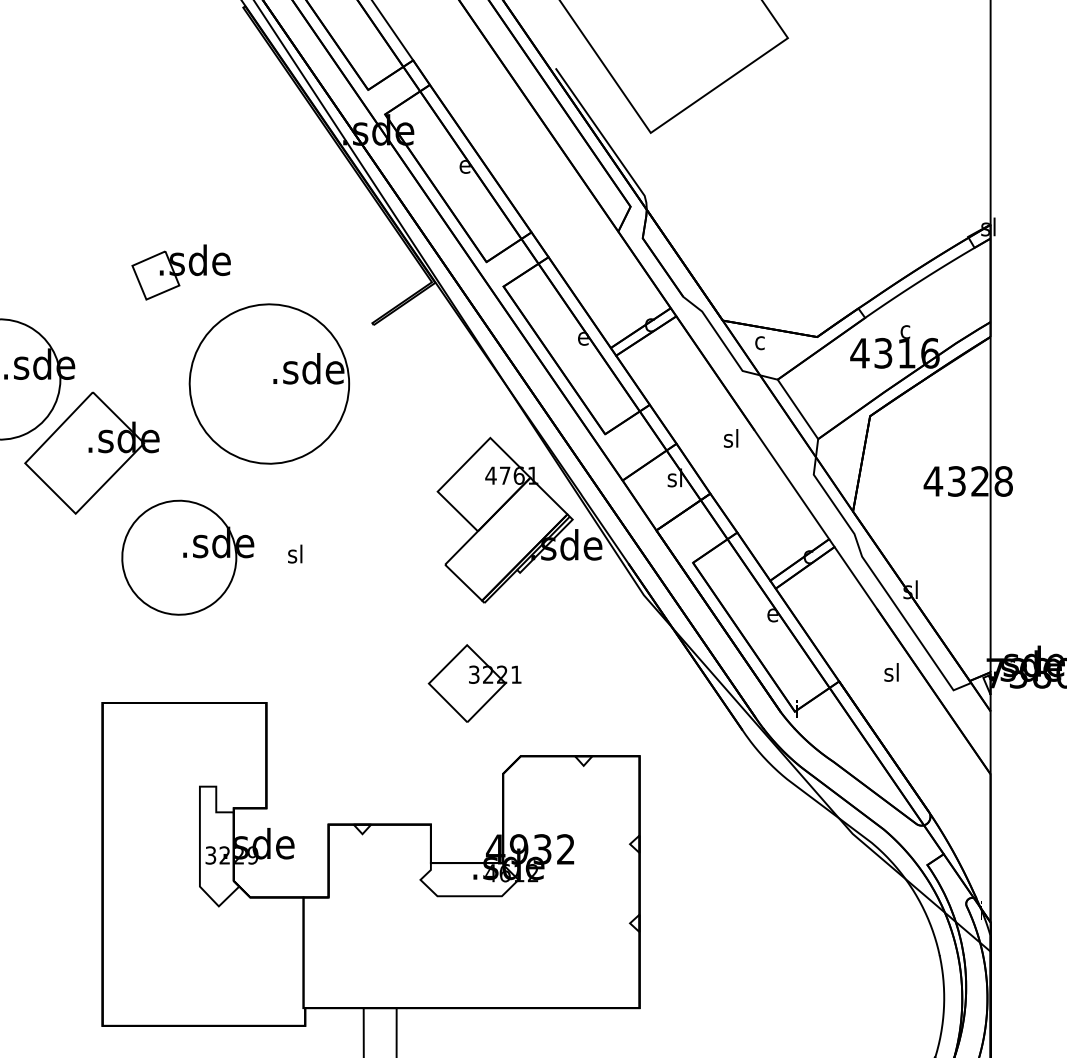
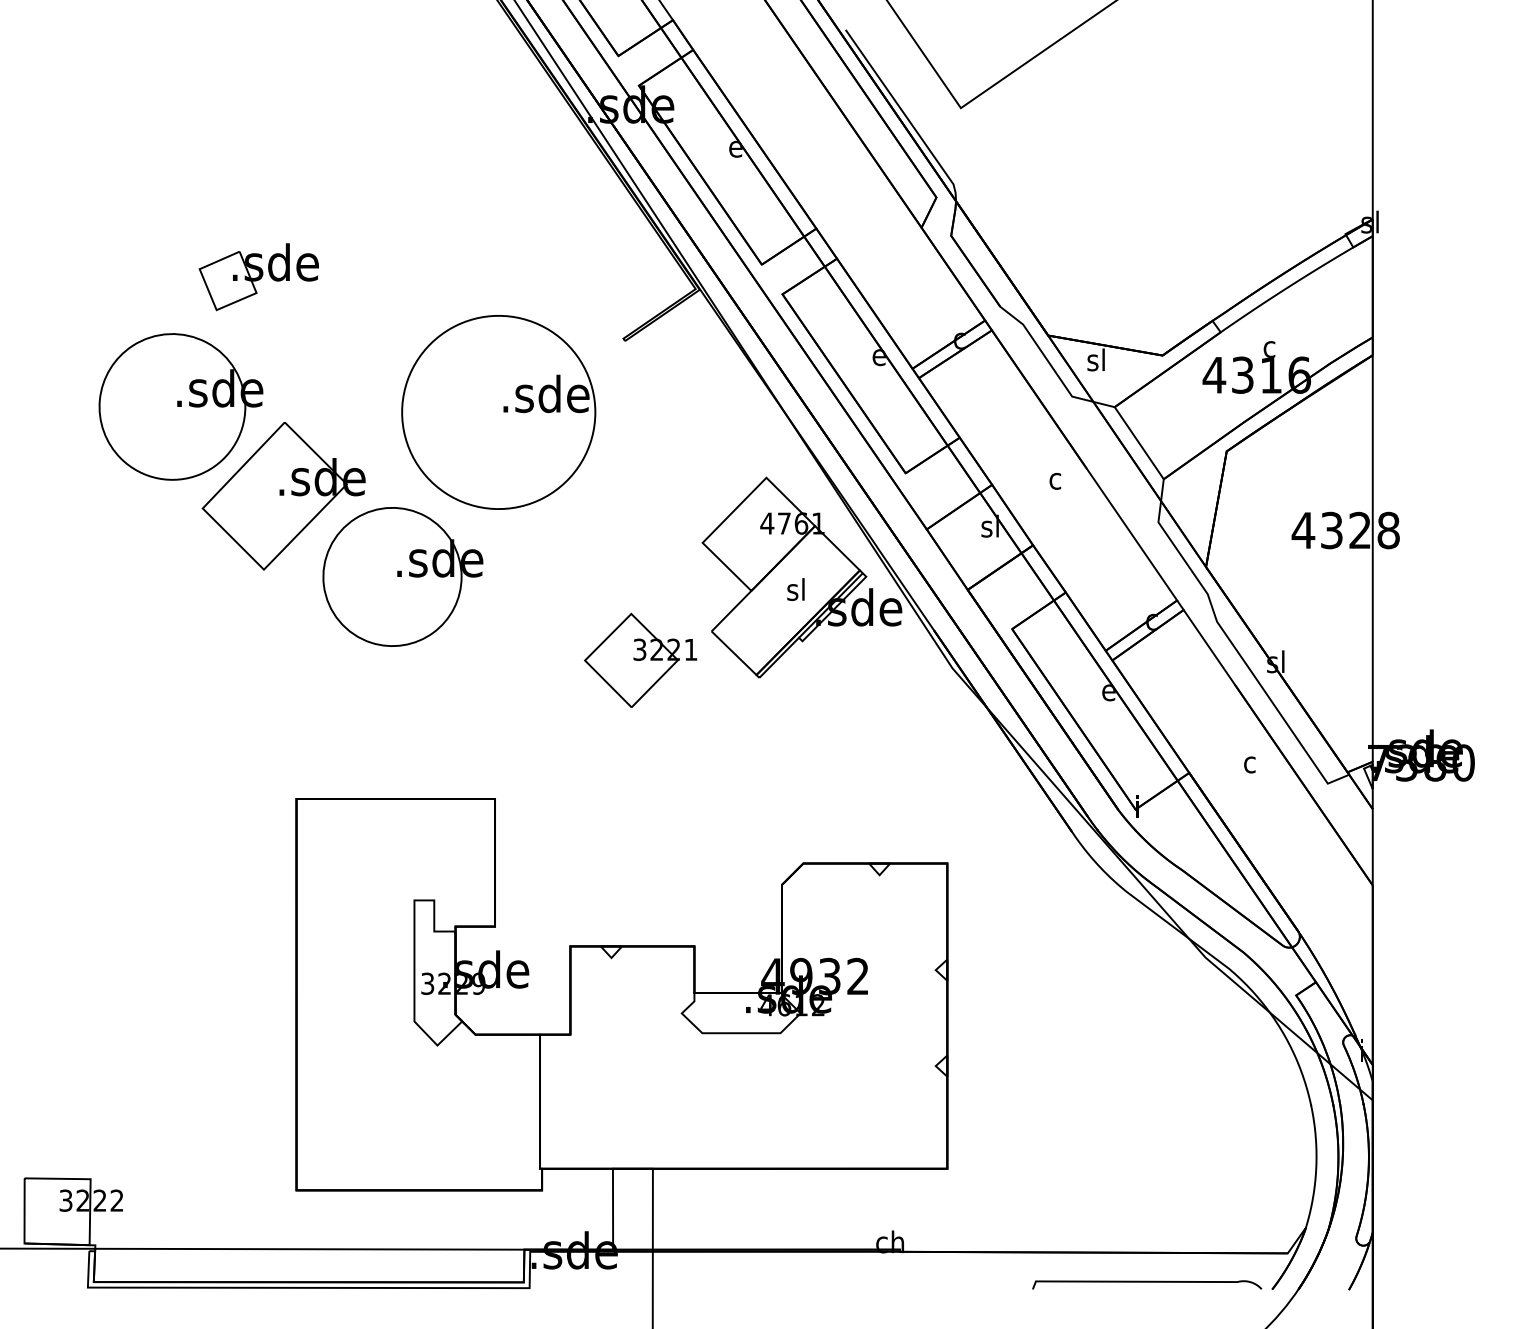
part: (180, 272) -> (258, 277), moved
text: (761, 340) -> (1095, 359), c -> sl
text: (730, 438) -> (1057, 478), sl -> c
text: (294, 554) -> (795, 589), moved
part: (187, 557) -> (402, 576), moved
text: (891, 672) -> (1252, 761), sl -> c
part: (474, 682) -> (640, 659), moved

